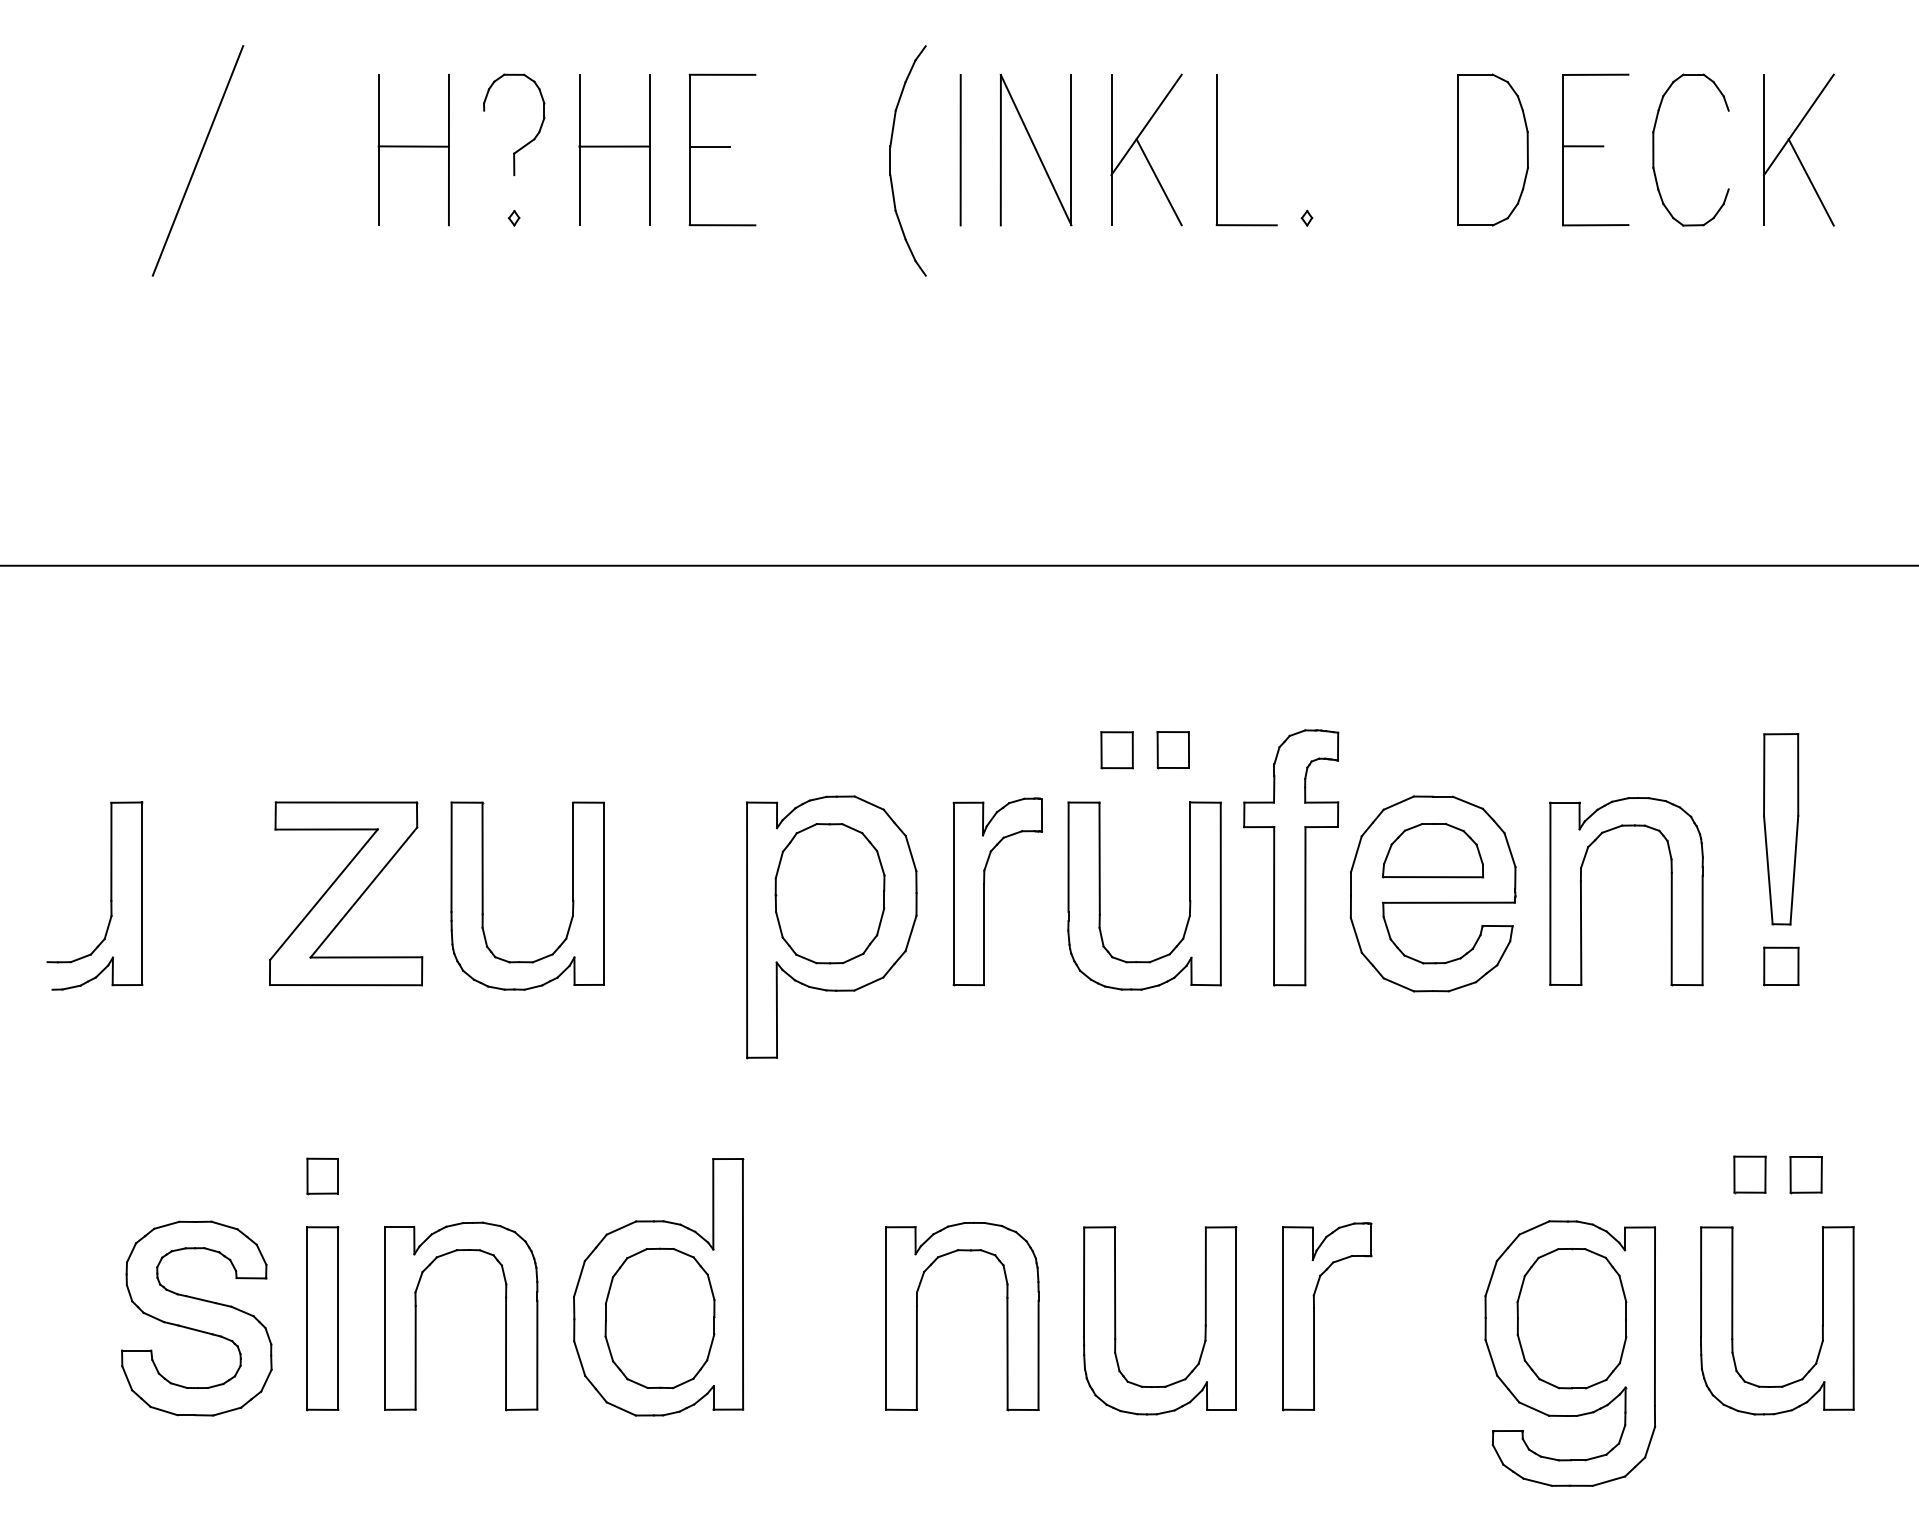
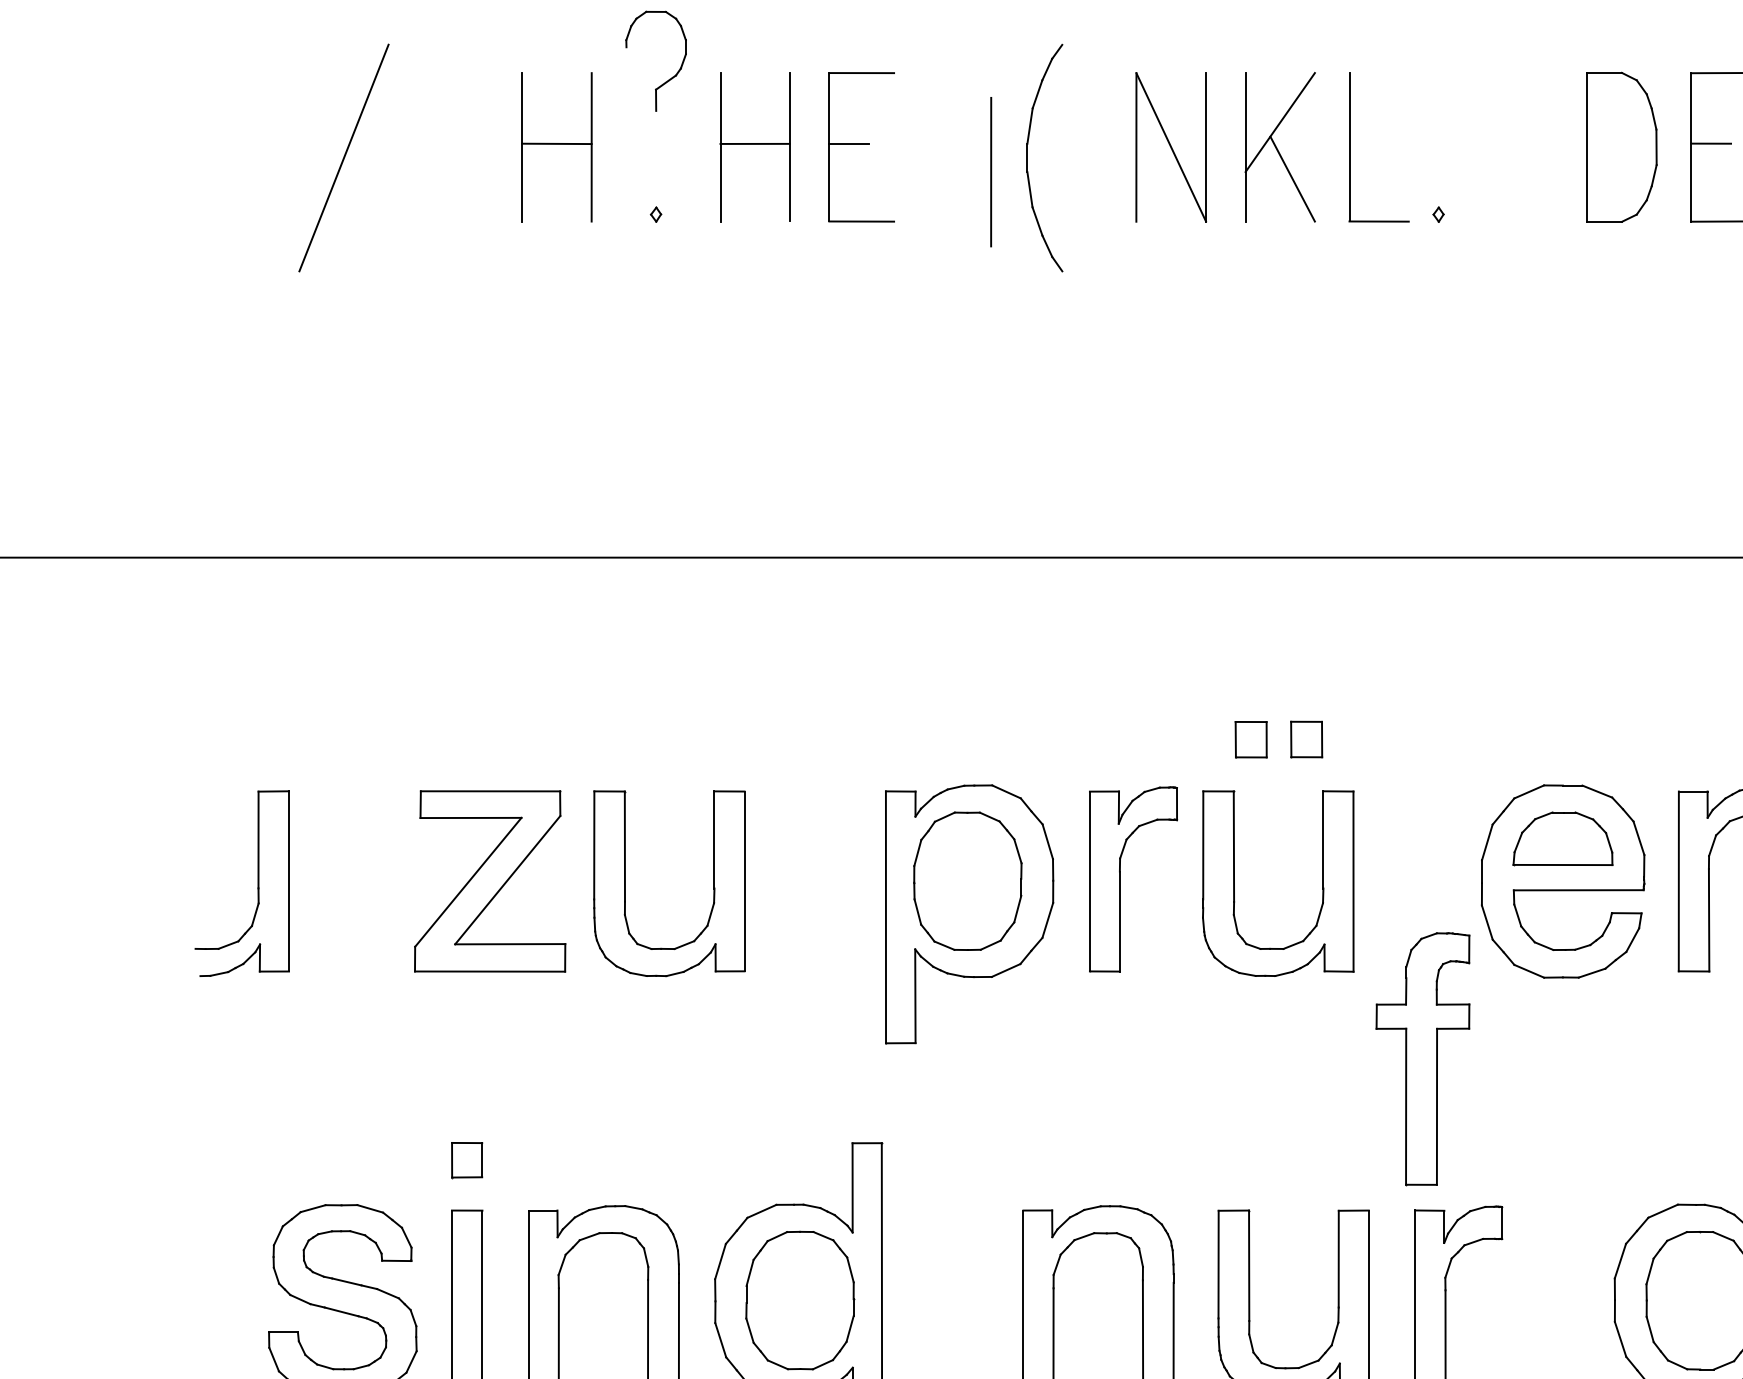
part: (526, 143) -> (668, 79), moved
line: (960, 150) -> (990, 172), moved
part: (1291, 857) -> (1423, 1058), moved

